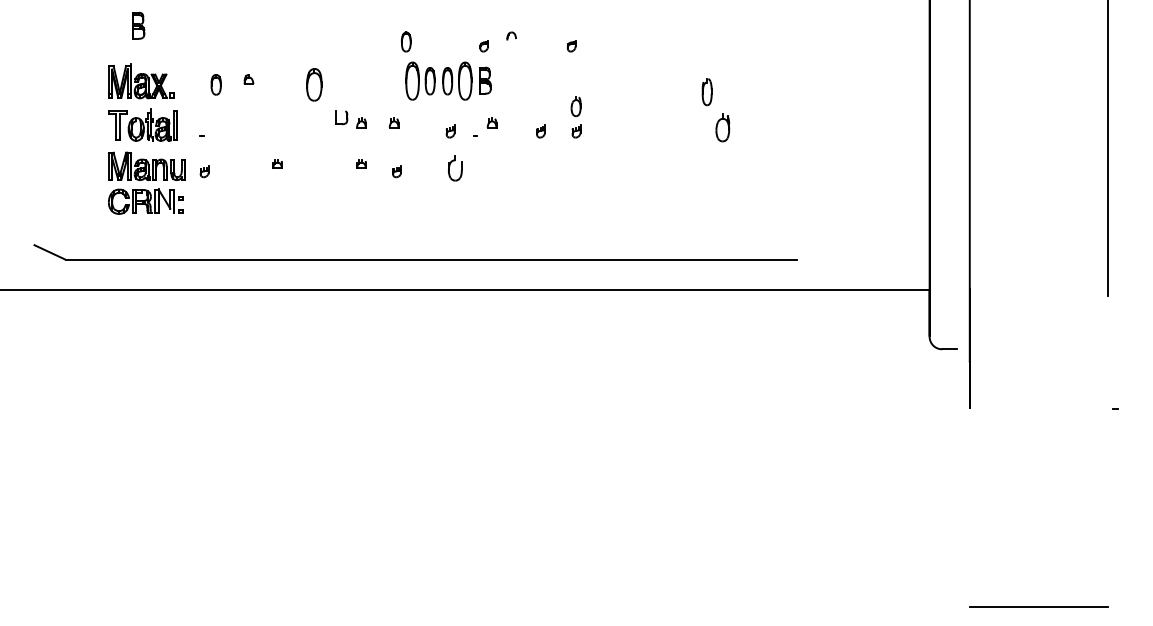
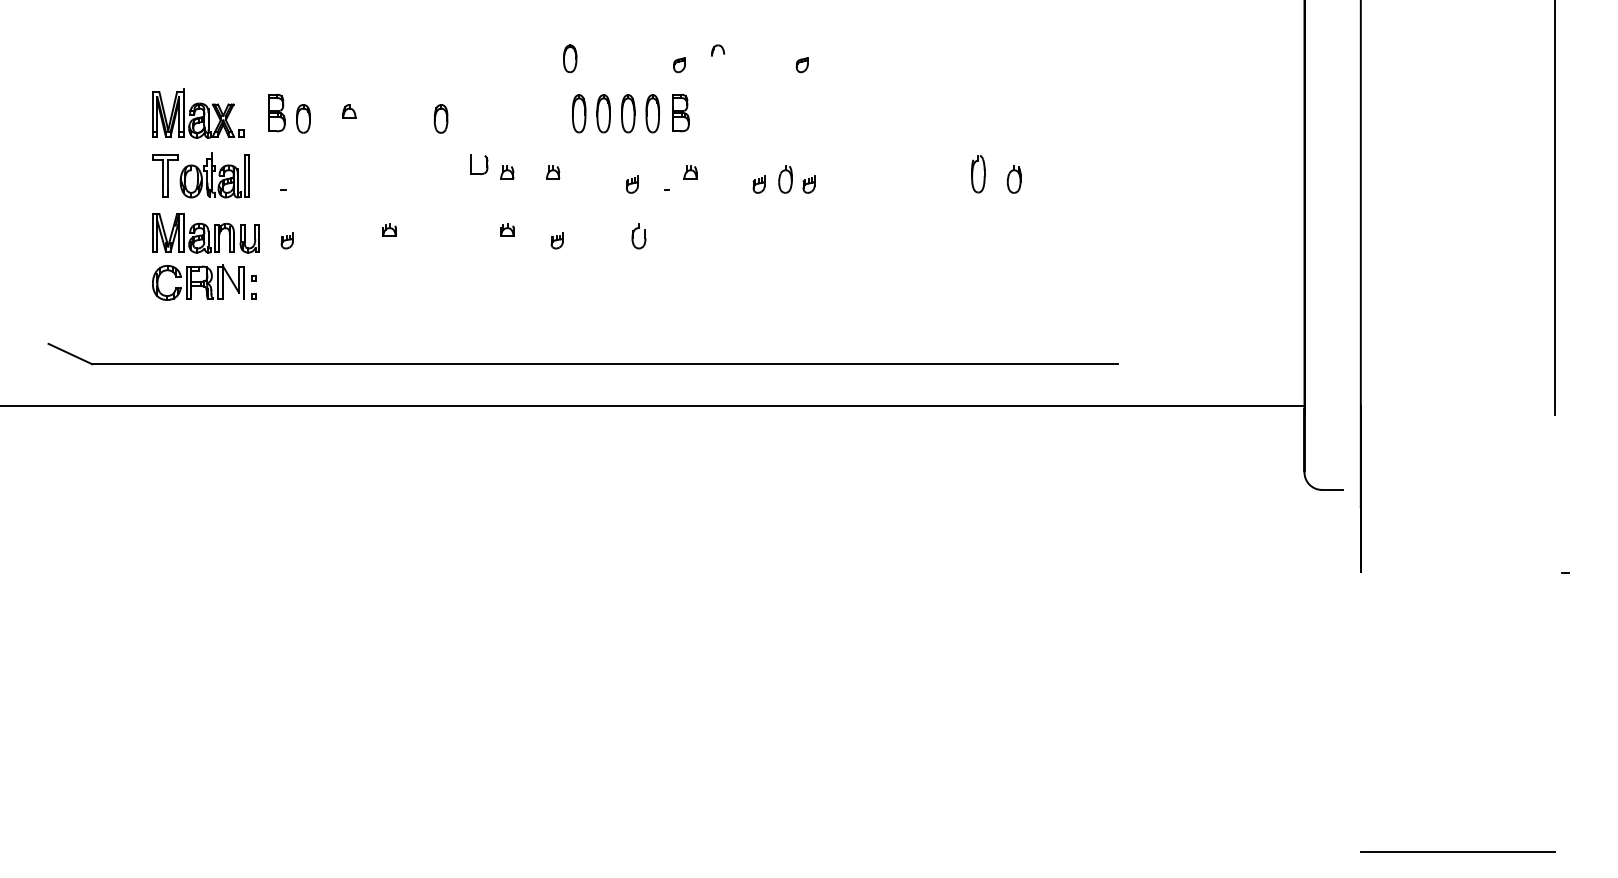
part: (138, 25) -> (276, 112), moved
part: (412, 81) -> (579, 113), size x0.71
part: (464, 81) -> (652, 113), size x0.71
part: (313, 84) -> (440, 118), size x0.62
part: (707, 92) -> (978, 174), moved
part: (576, 106) -> (785, 179), moved
part: (722, 128) -> (1013, 179), size x0.71
part: (454, 168) -> (638, 236), size x0.71

